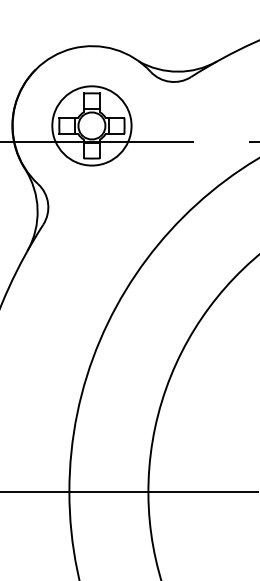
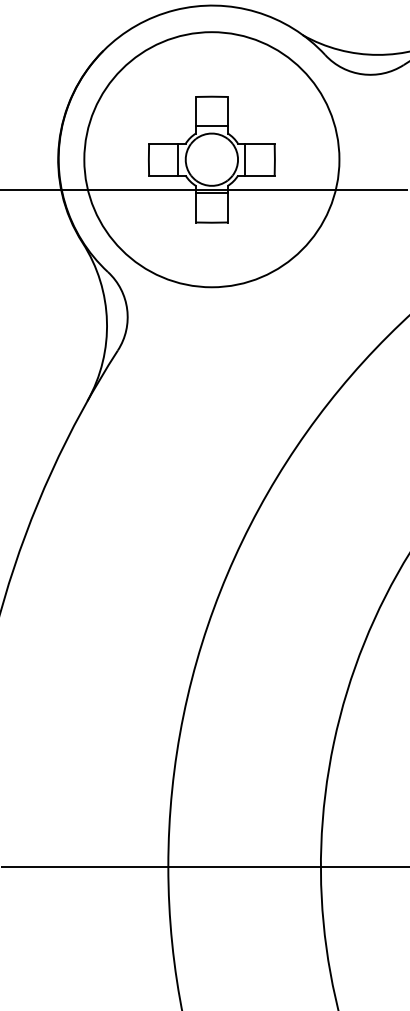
circle: (91, 125) -> (211, 158), size x1.67

